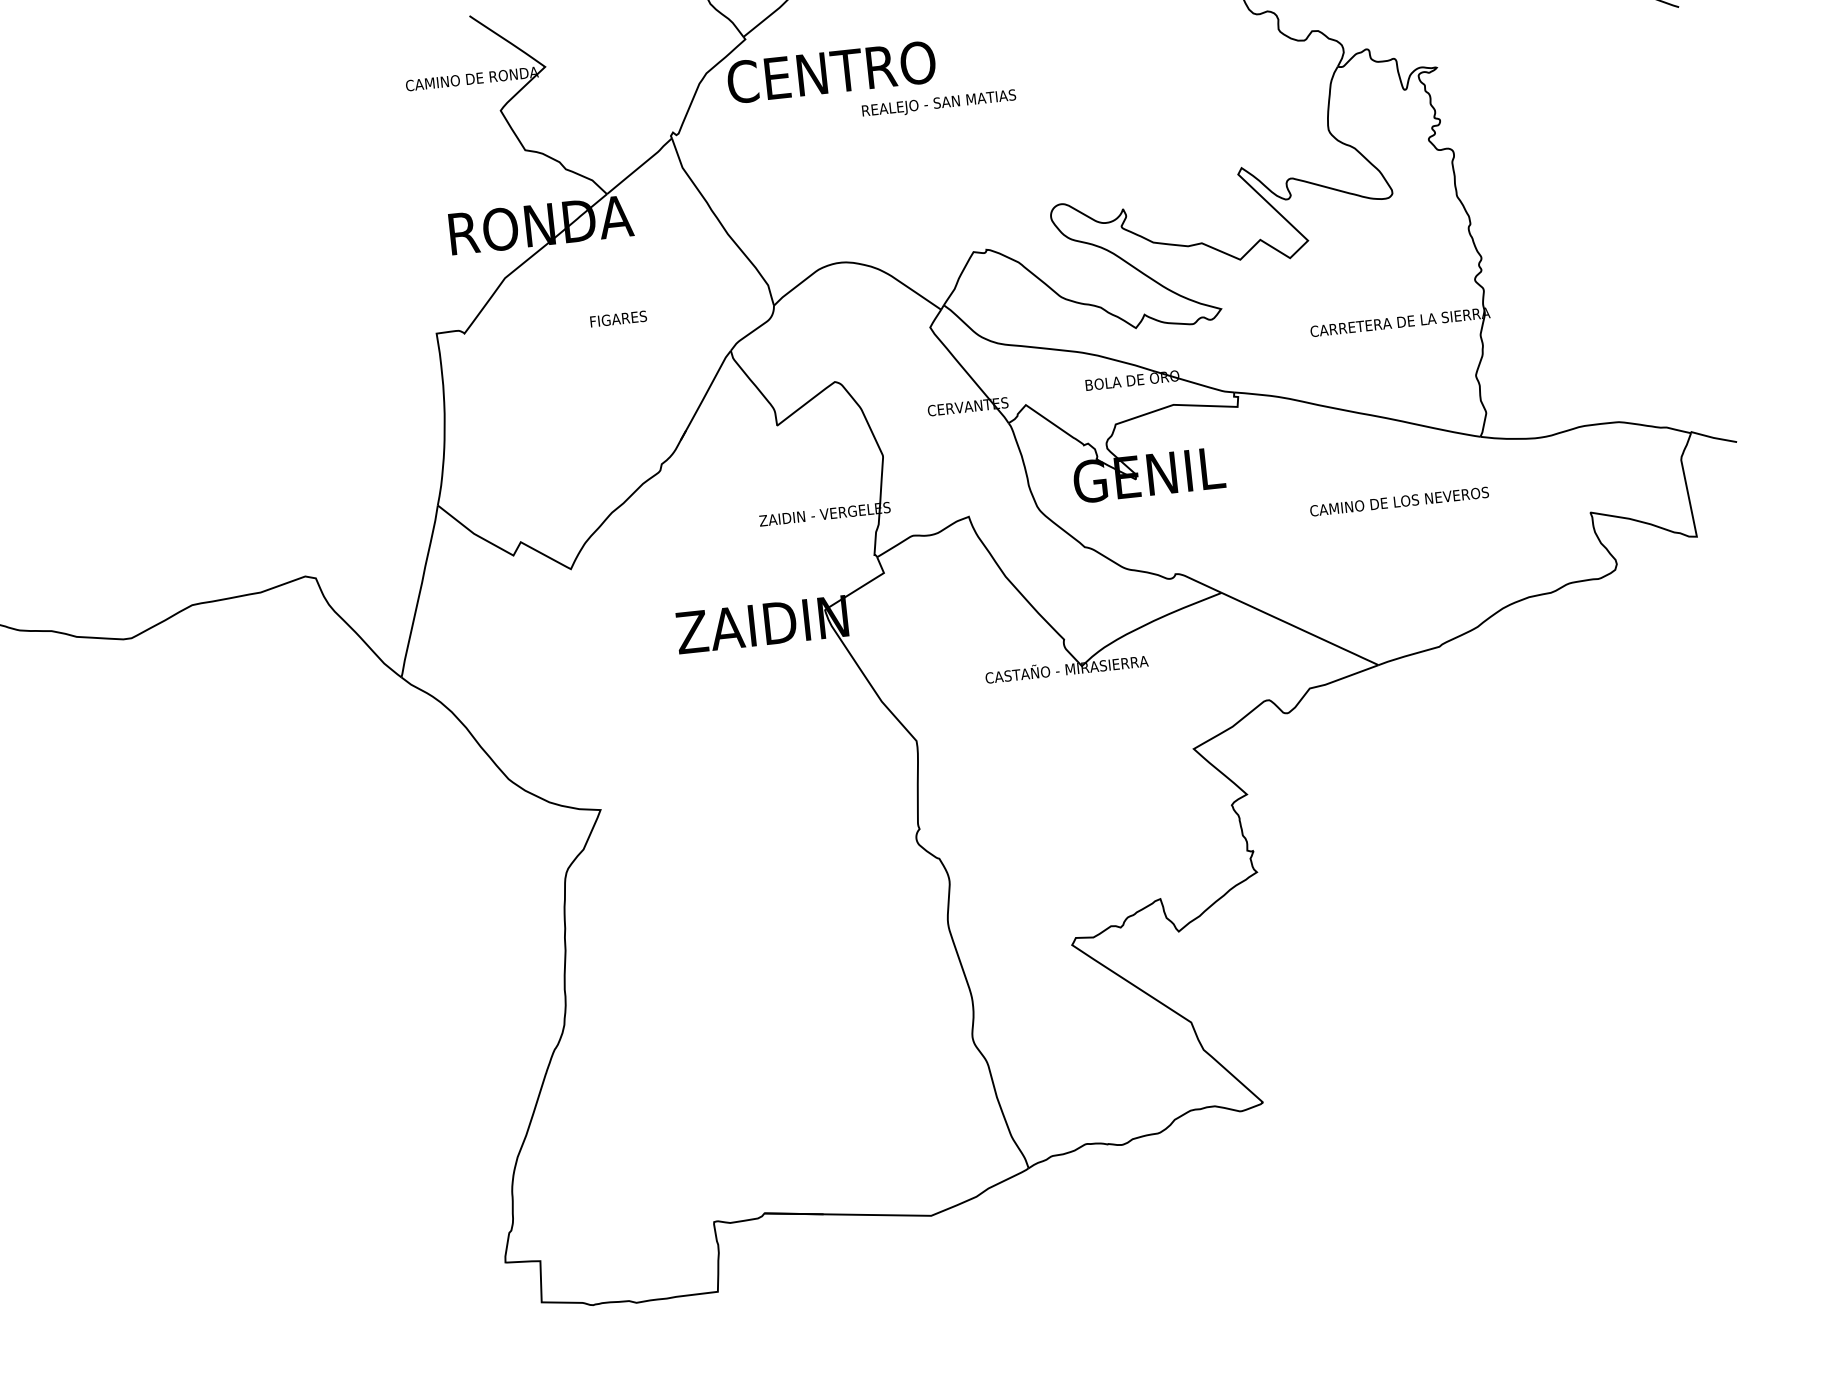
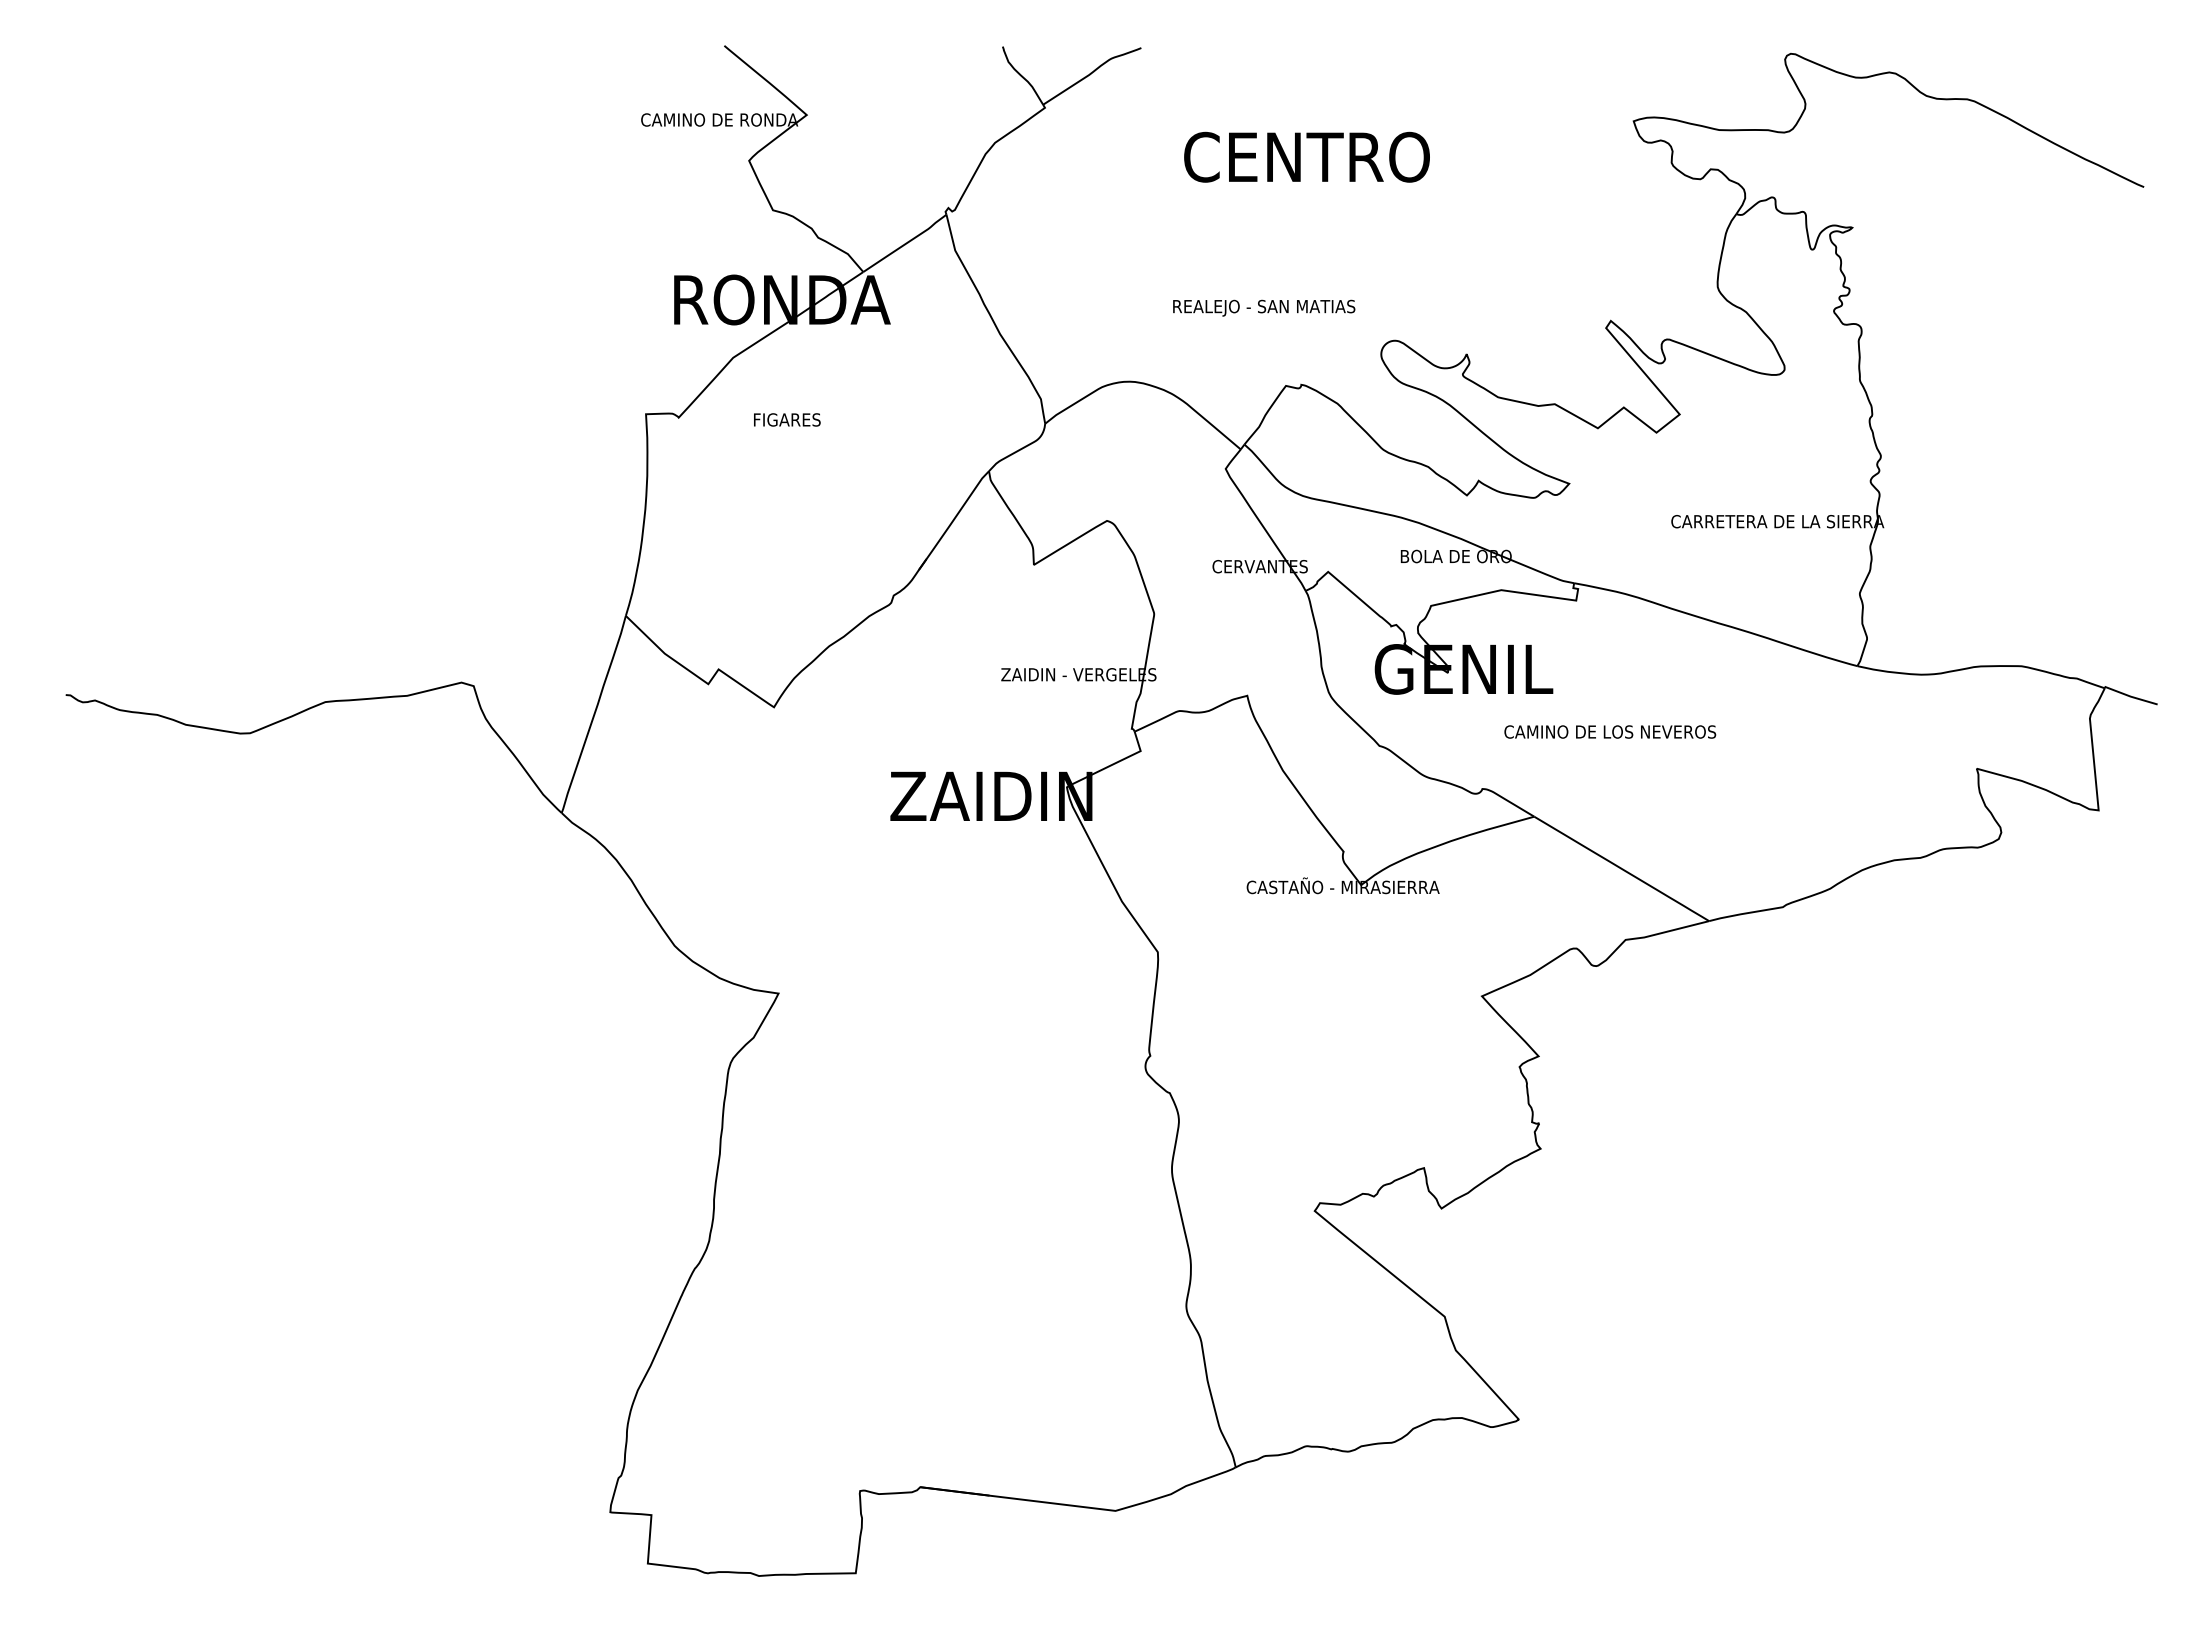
text: (831, 71) -> (1306, 156), moved
text: (939, 103) -> (1264, 307), moved
text: (618, 318) -> (787, 419), moved
text: (1399, 501) -> (1610, 731), moved

